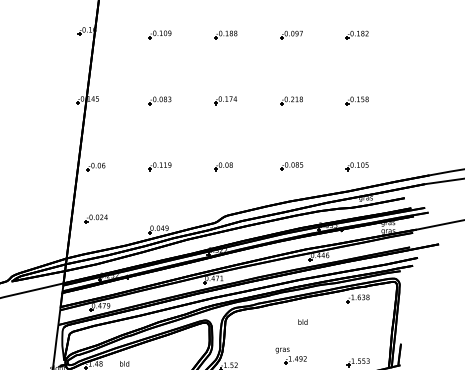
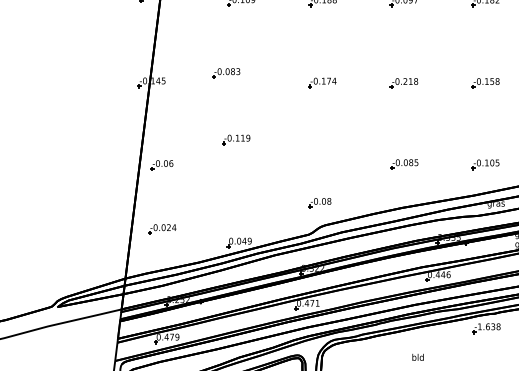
part: (159, 100) -> (225, 73), moved
part: (159, 166) -> (235, 139), moved
part: (223, 166) -> (319, 203), moved

